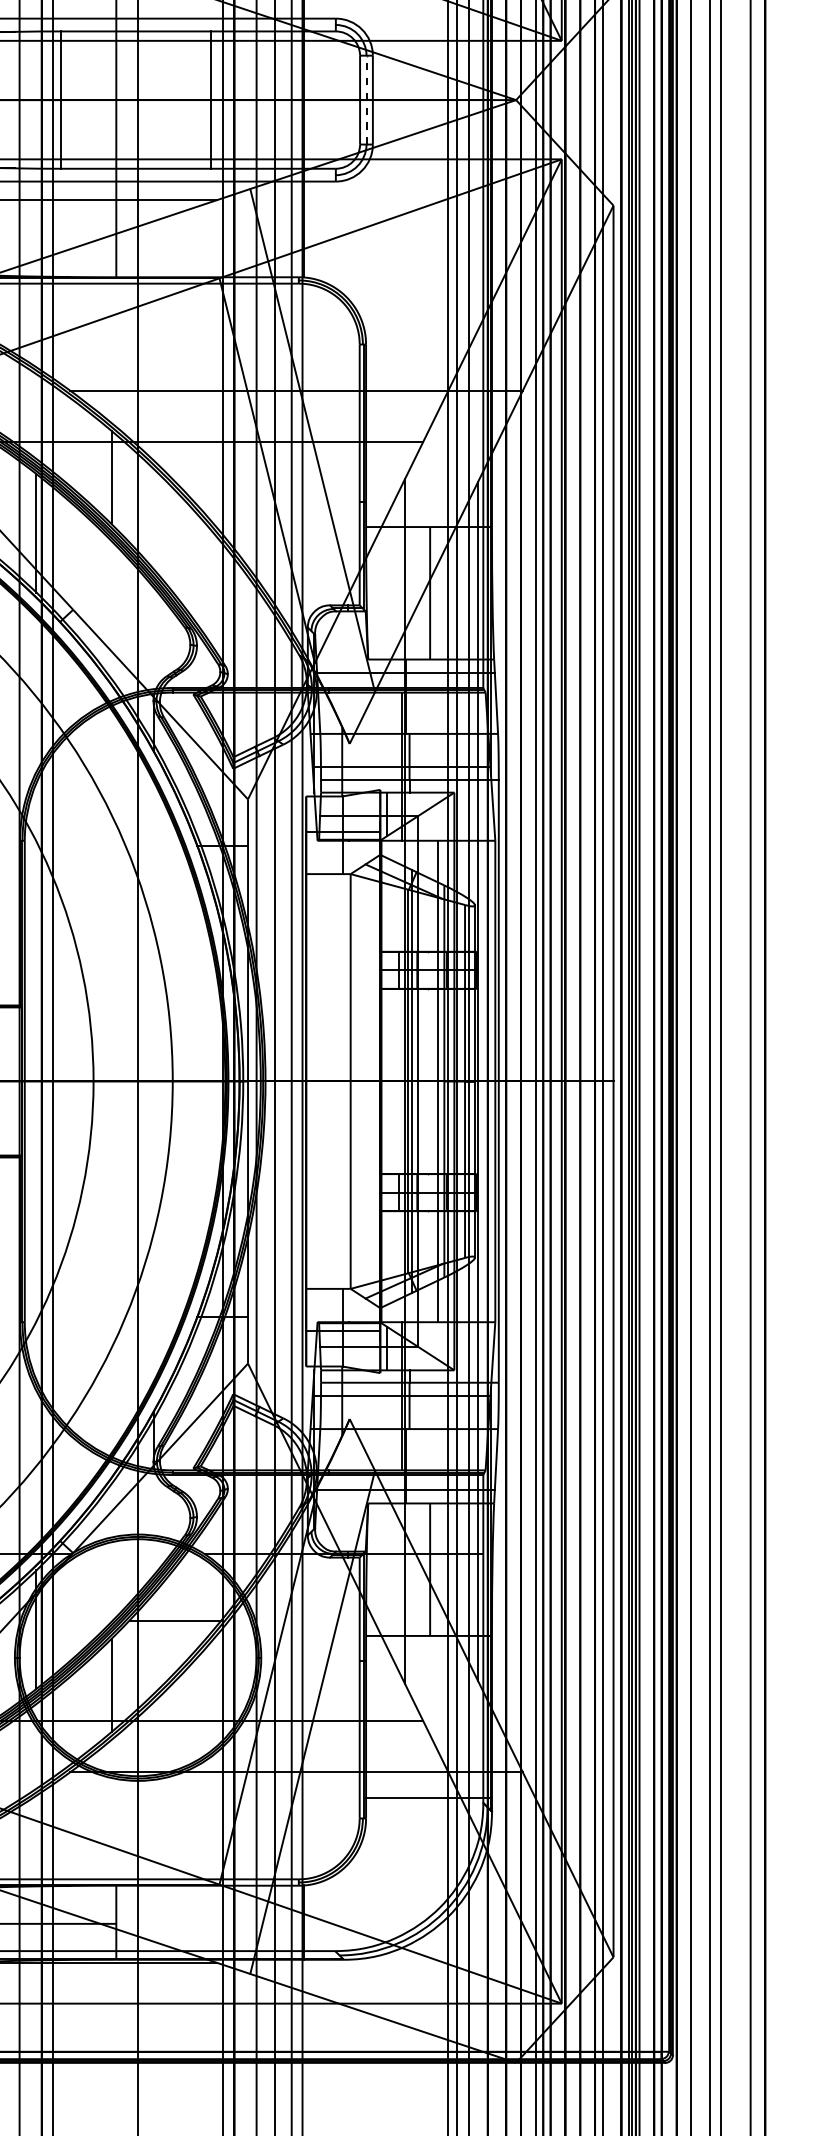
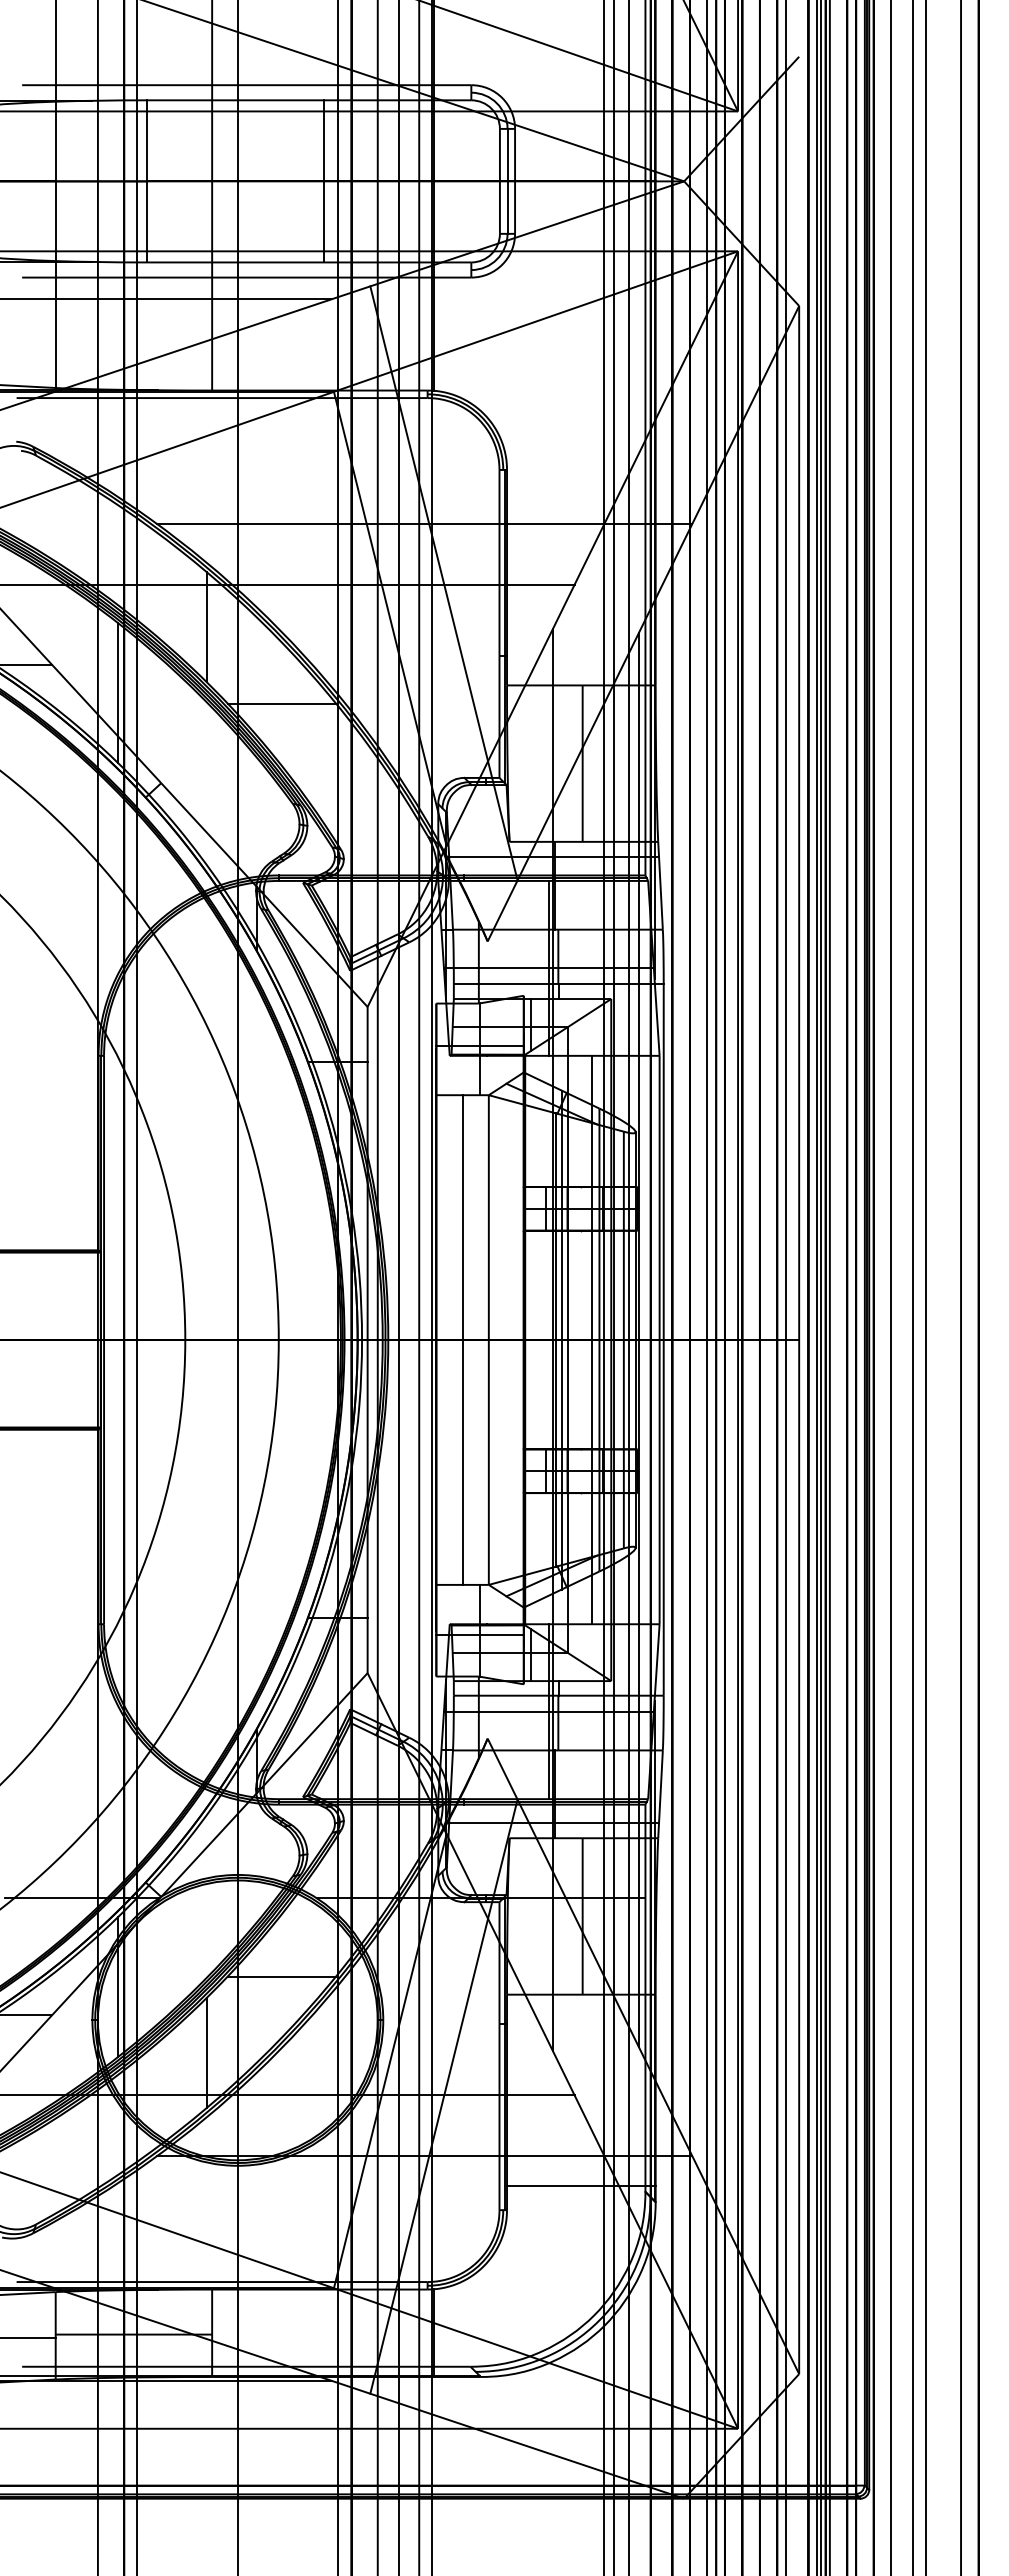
line: (366, 99) -> (507, 180), dashed -> solid
line: (175, 542) -> (281, 703), added
line: (328, 1081) -> (462, 1339), added

